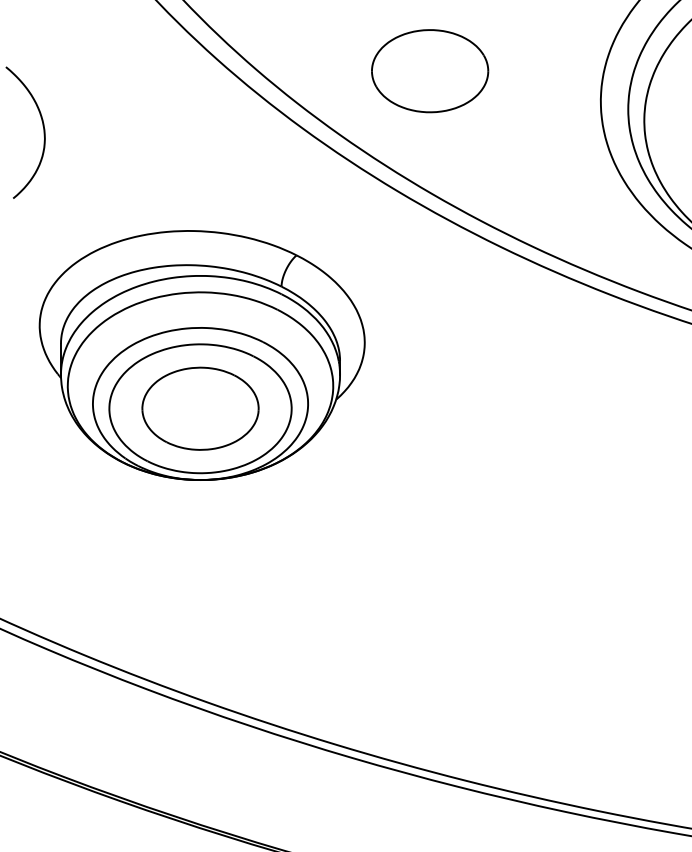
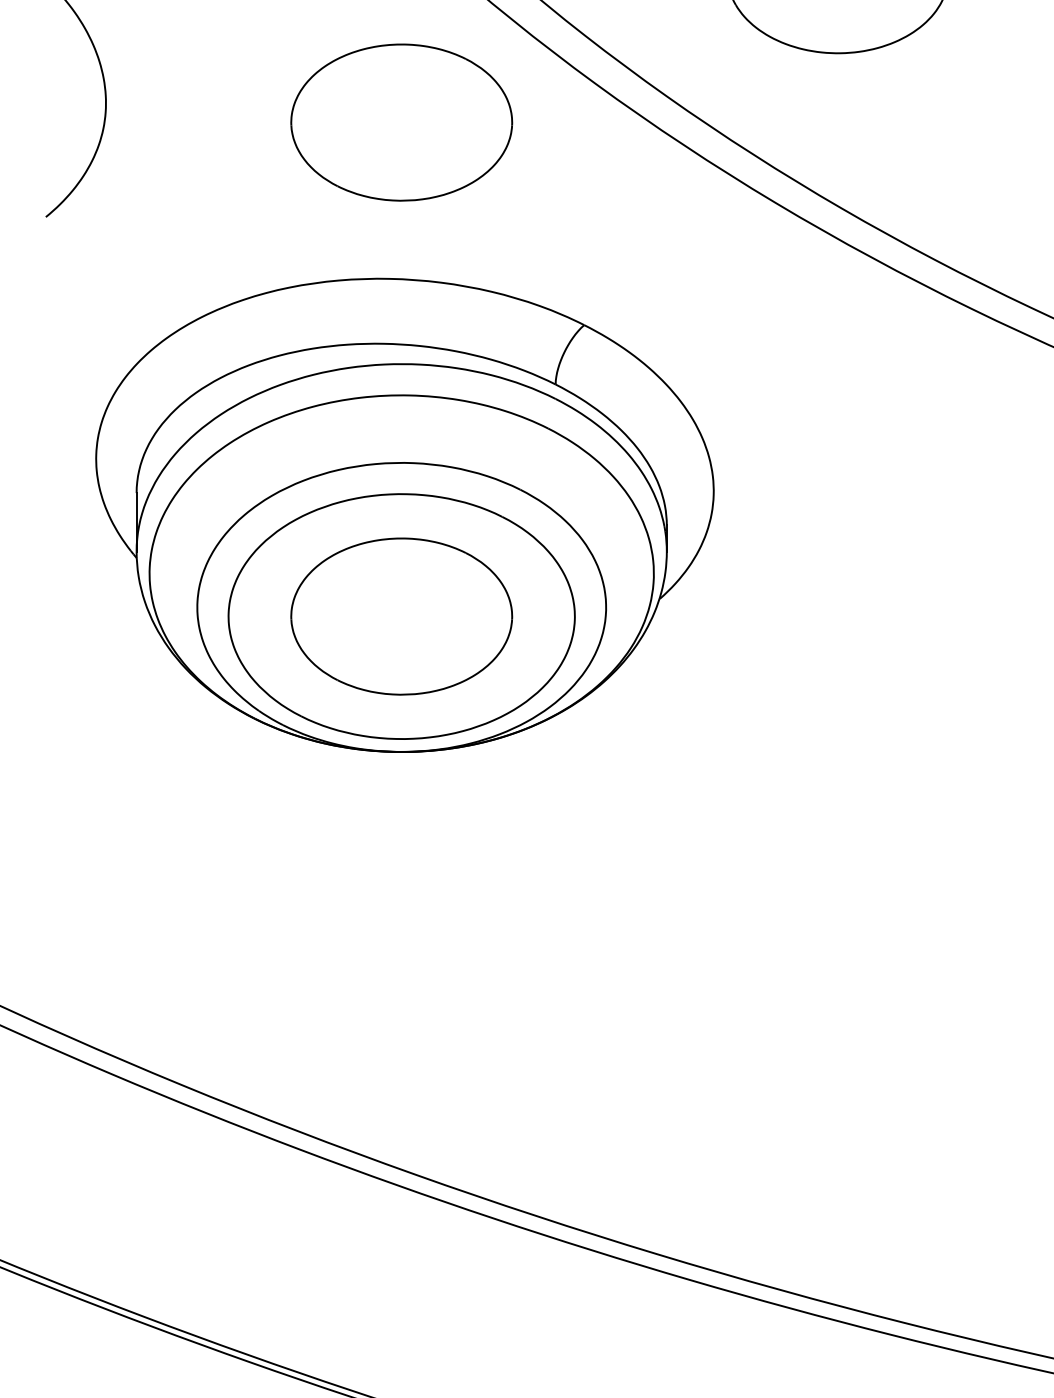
part: (200, 148) -> (401, 122), added

